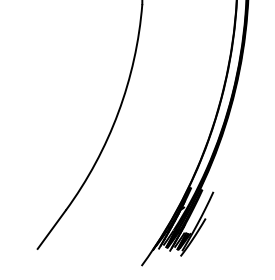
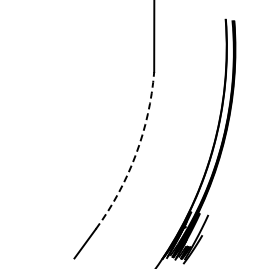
arc: (117, 112) -> (135, 154), solid -> dashed

